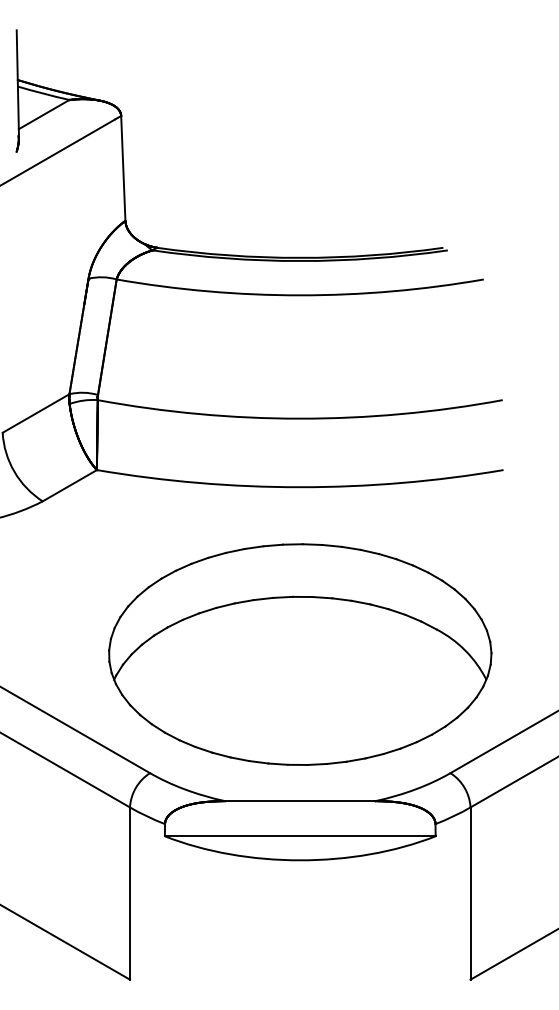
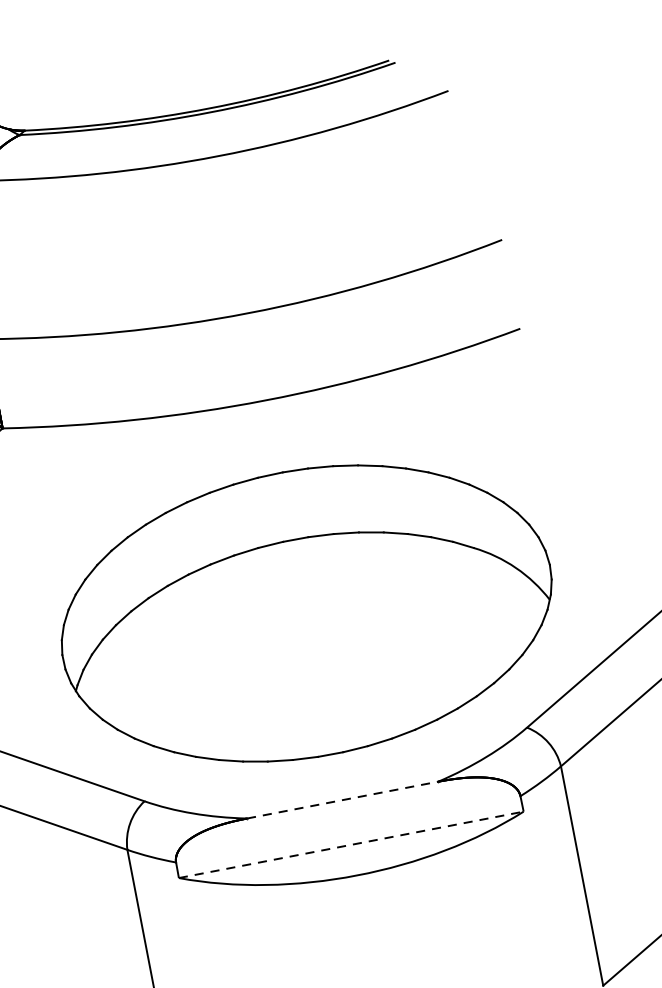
line: (300, 801) -> (343, 800), solid -> dashed
line: (300, 836) -> (351, 845), solid -> dashed

